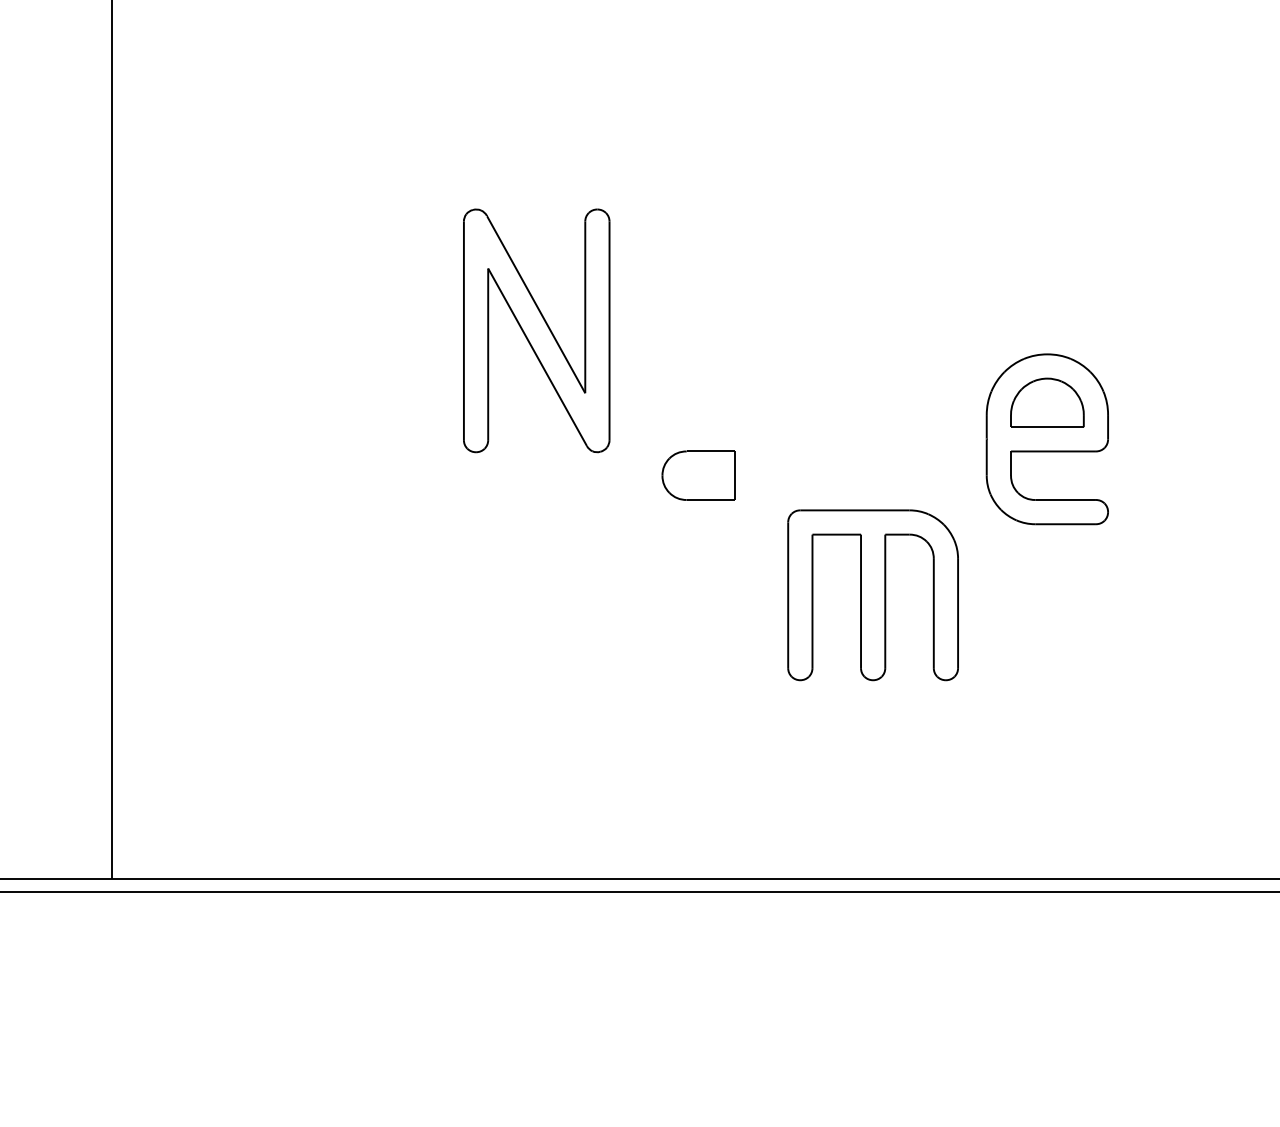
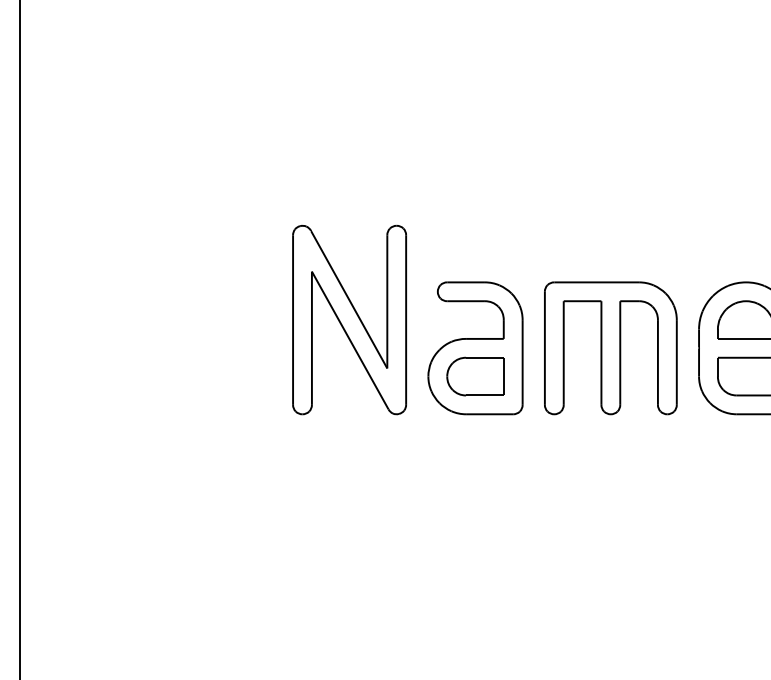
part: (536, 330) -> (349, 319), moved
part: (698, 439) -> (475, 348), added
part: (872, 595) -> (610, 348), moved

